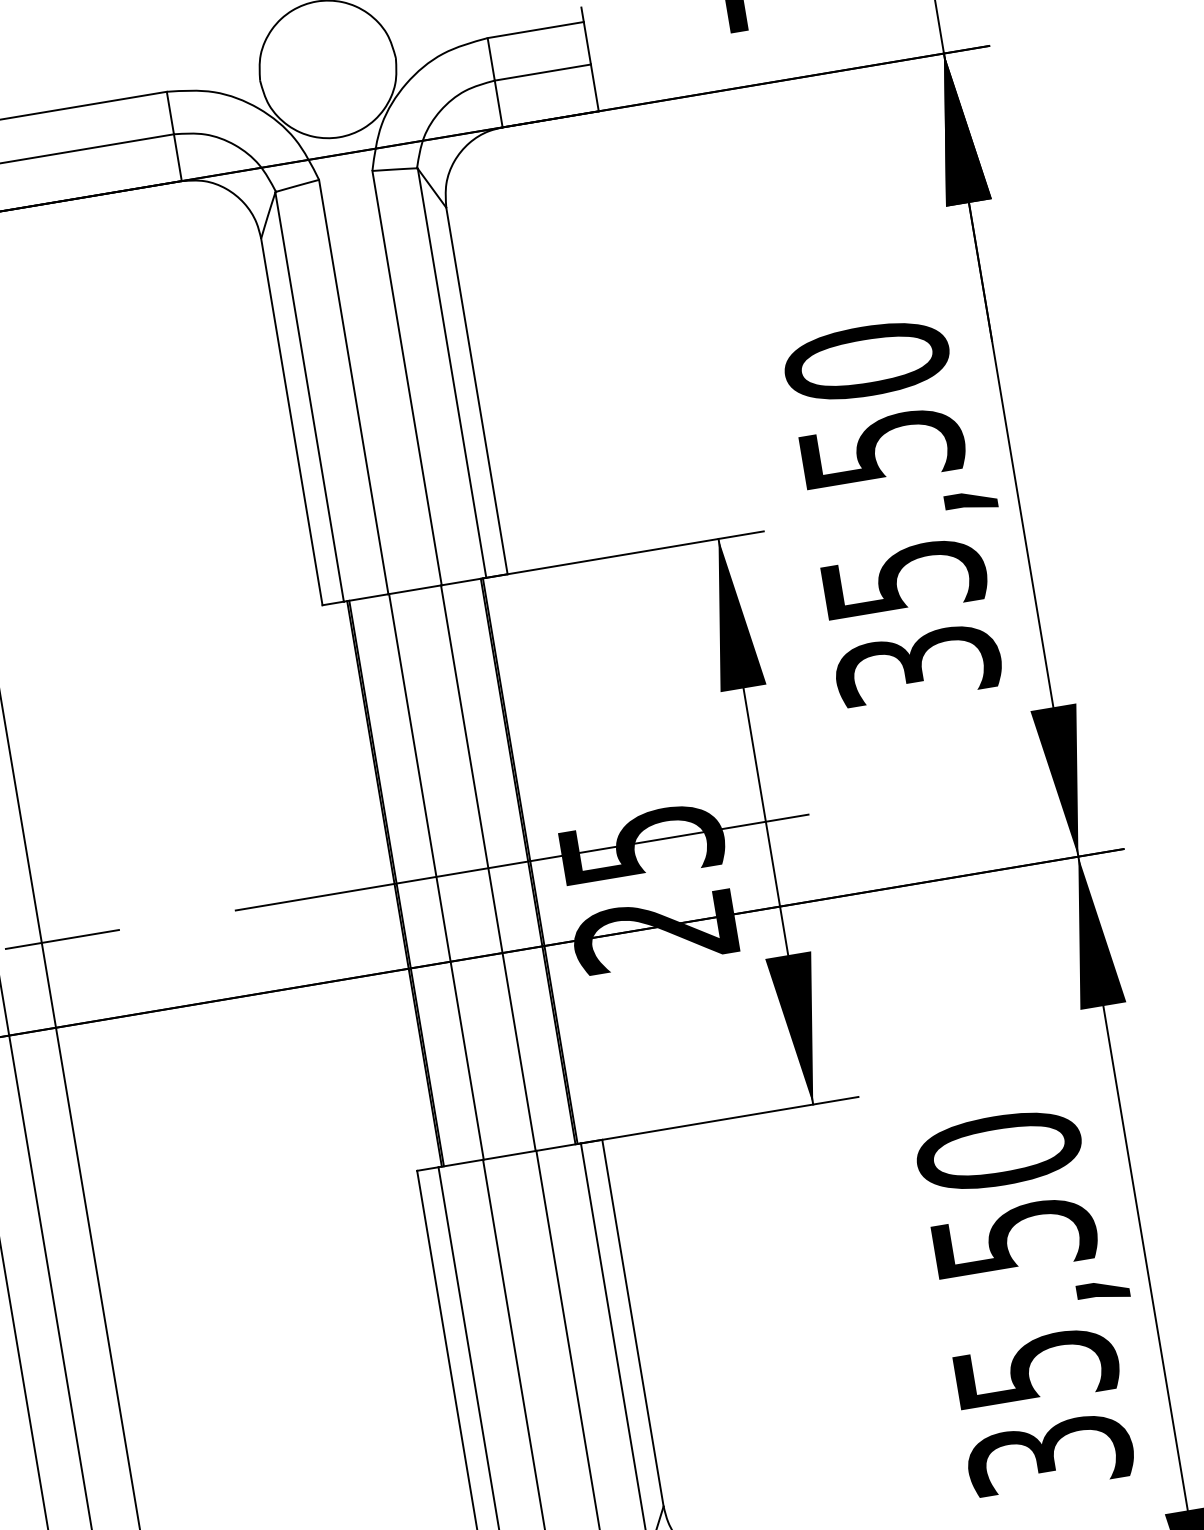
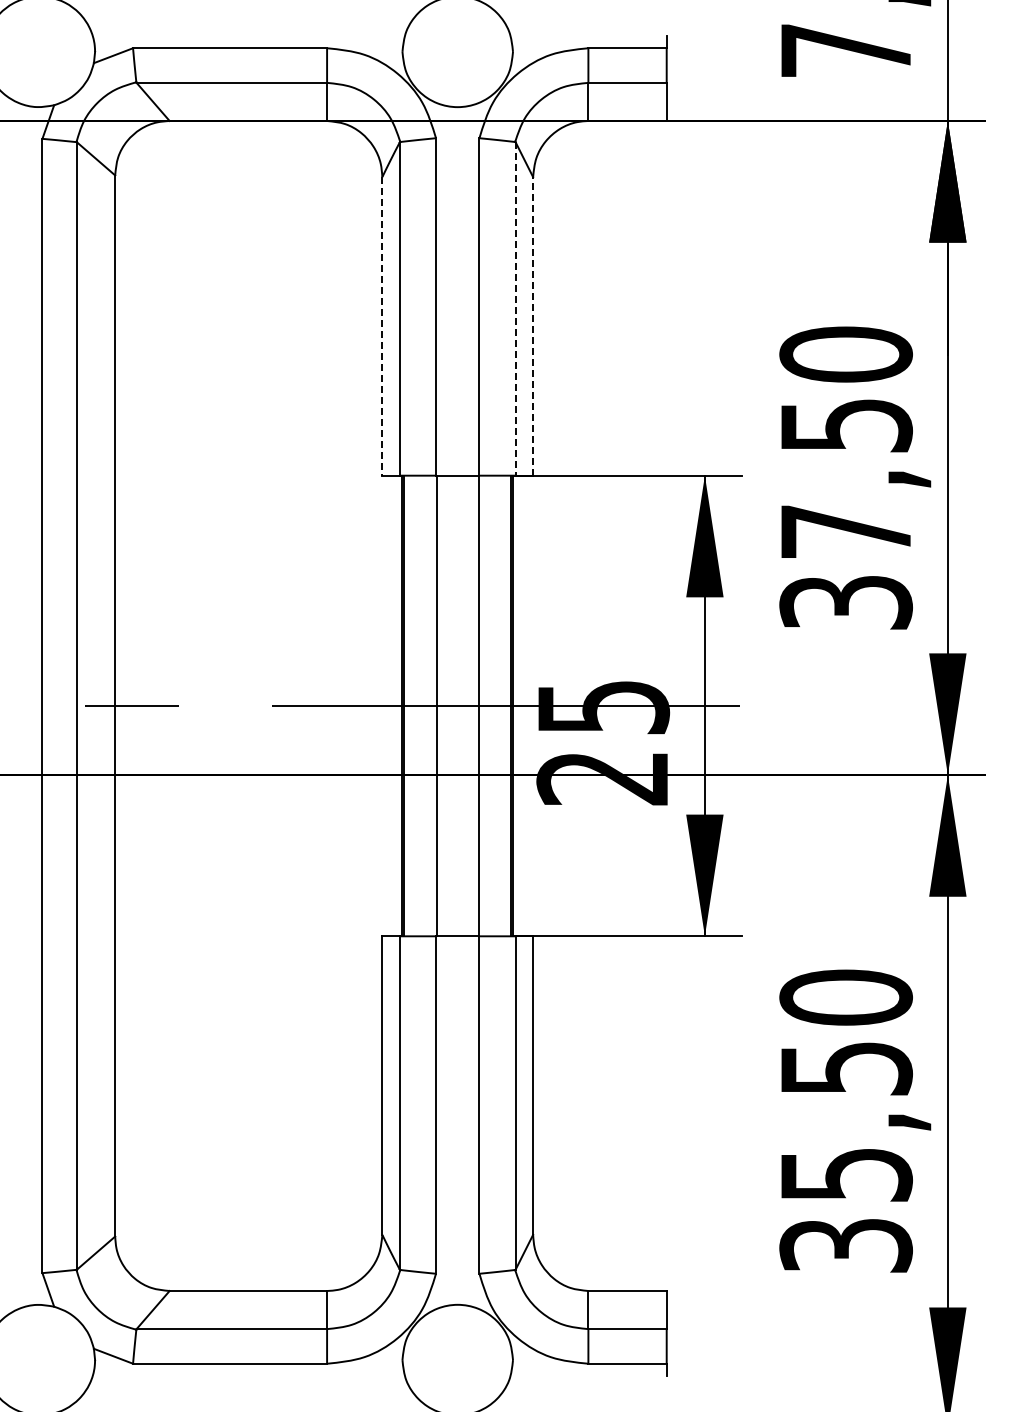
line: (451, 373) -> (515, 309), solid -> dashed
line: (477, 389) -> (533, 325), solid -> dashed
line: (292, 422) -> (382, 326), solid -> dashed
text: (903, 578) -> (846, 531), 35,50 -> 37,50

